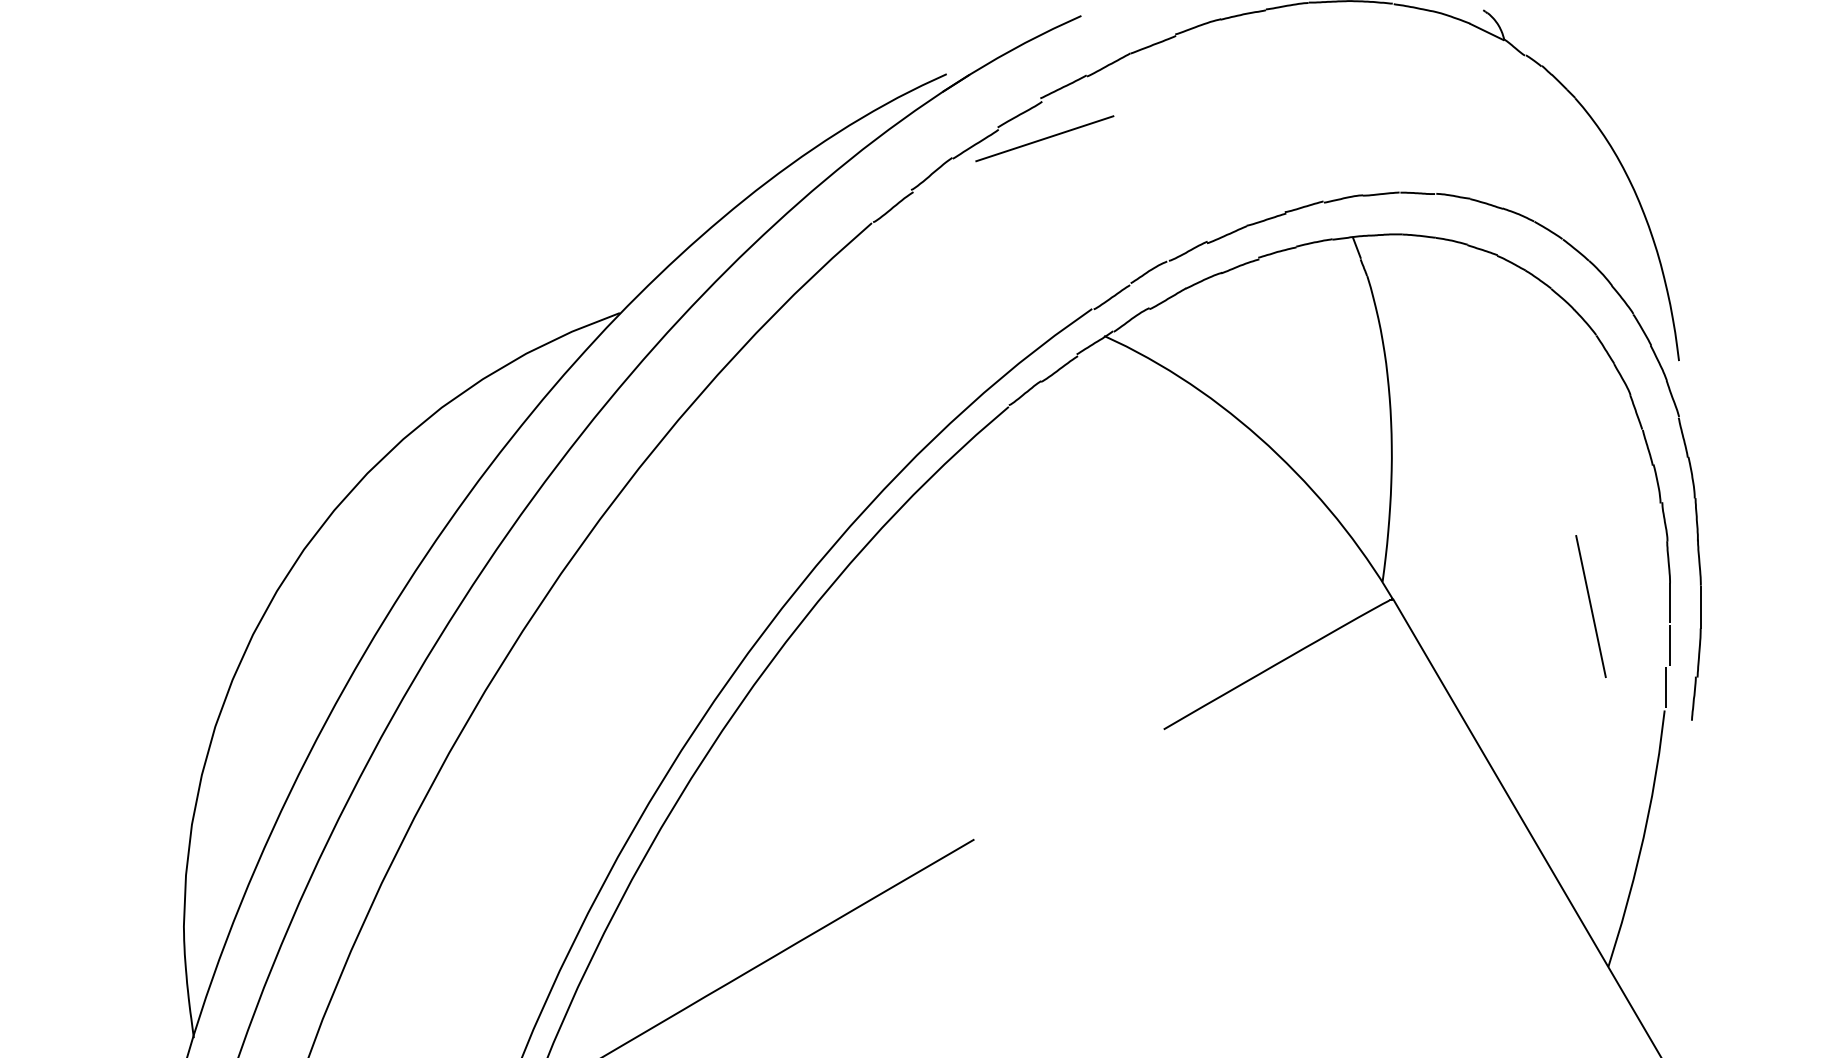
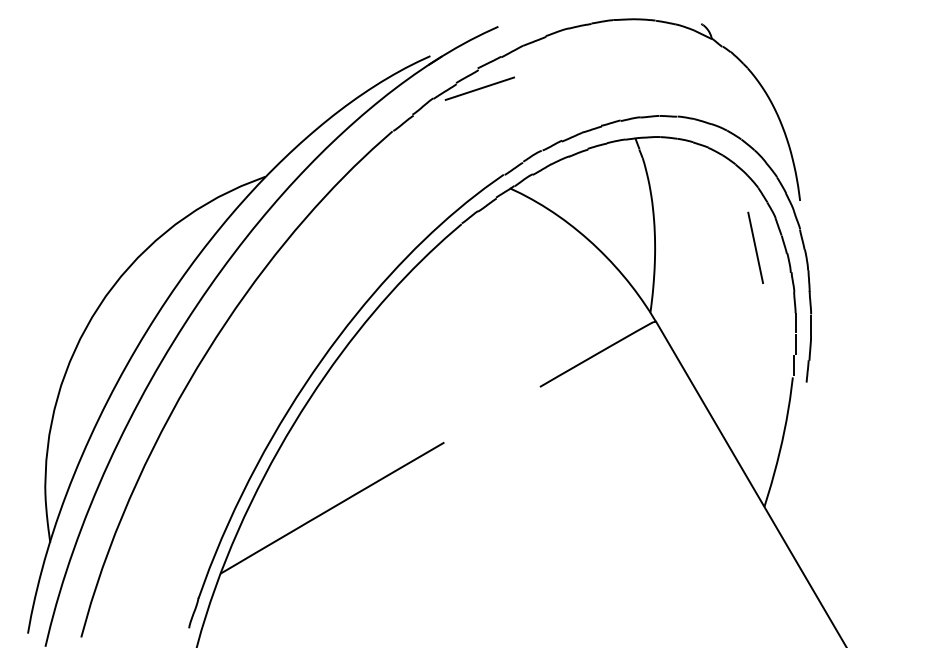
line: (1590, 605) -> (755, 247), moved

